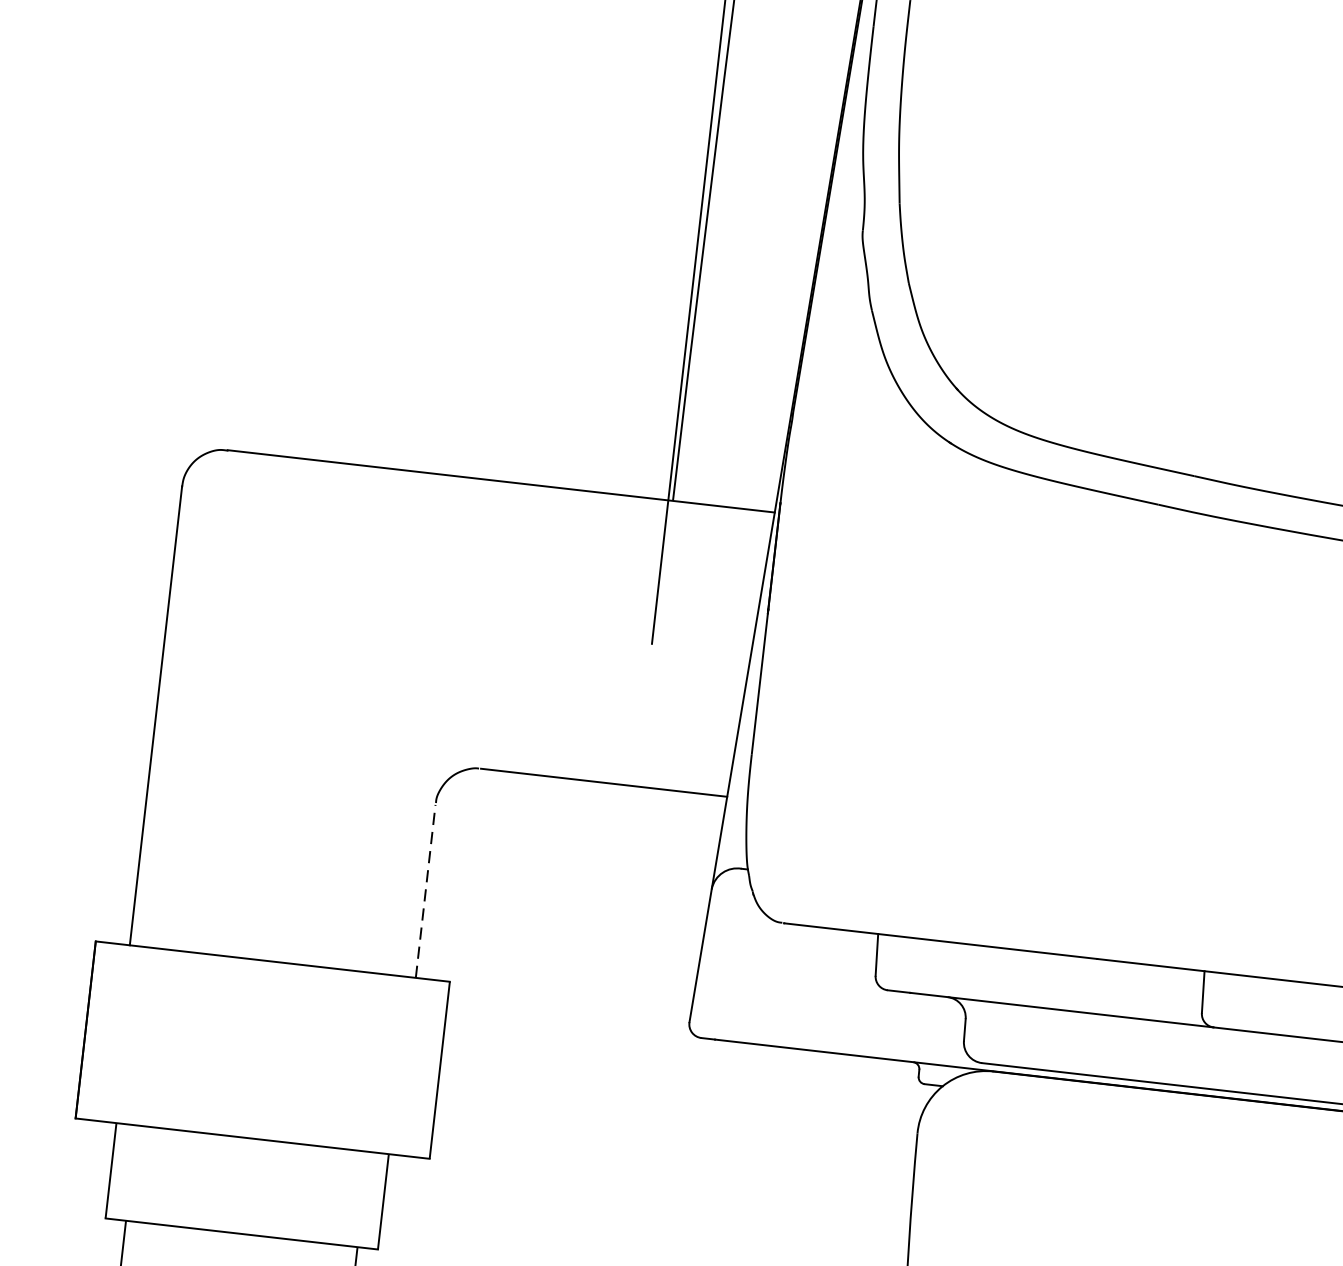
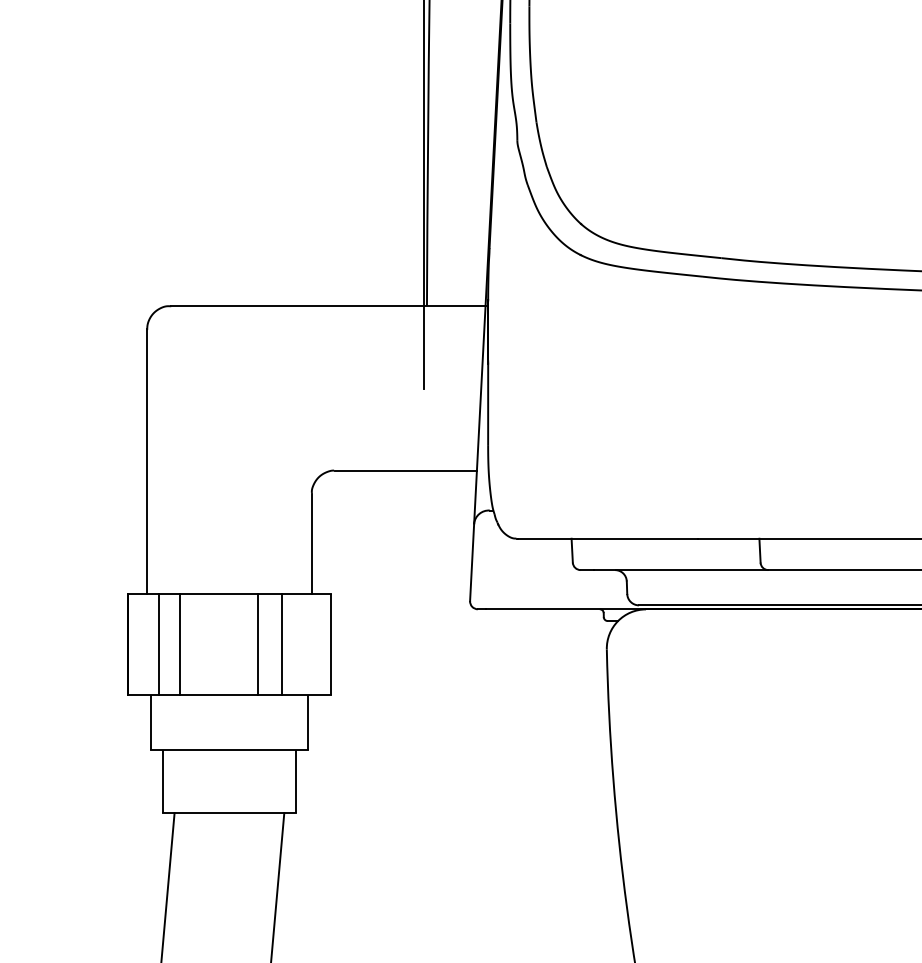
line: (425, 890) -> (311, 543), dashed -> solid
line: (139, 1036) -> (158, 644), added
line: (175, 1040) -> (179, 644), added
line: (311, 1055) -> (257, 644), added
line: (353, 1060) -> (281, 644), added

